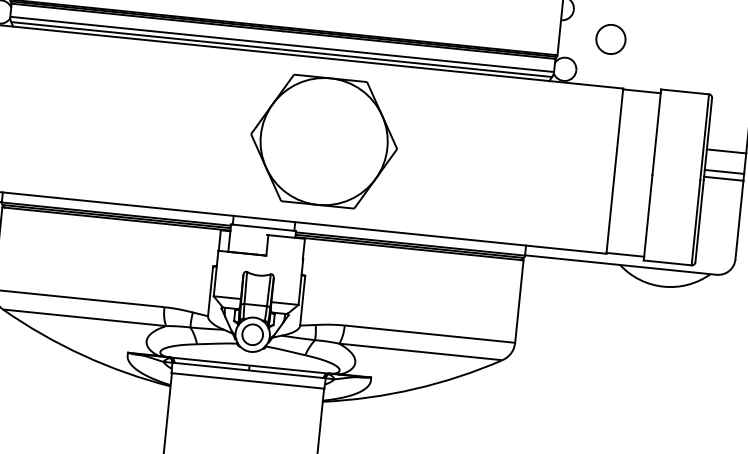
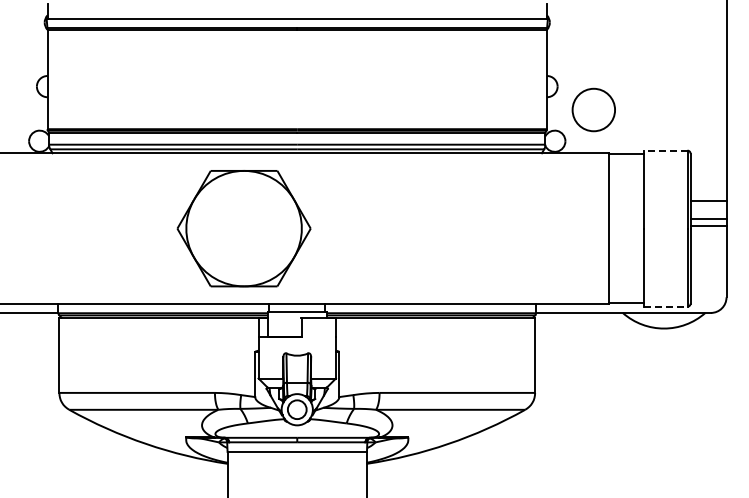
circle: (610, 38) -> (593, 109), size x1.6
line: (684, 91) -> (665, 150), solid -> dashed
part: (323, 141) -> (243, 228), moved
line: (667, 262) -> (665, 306), solid -> dashed

